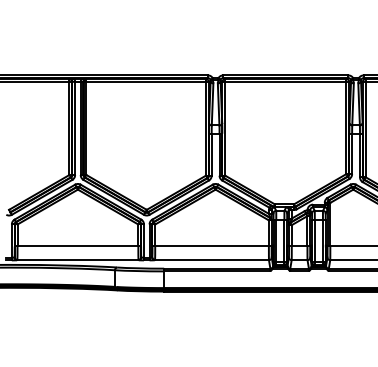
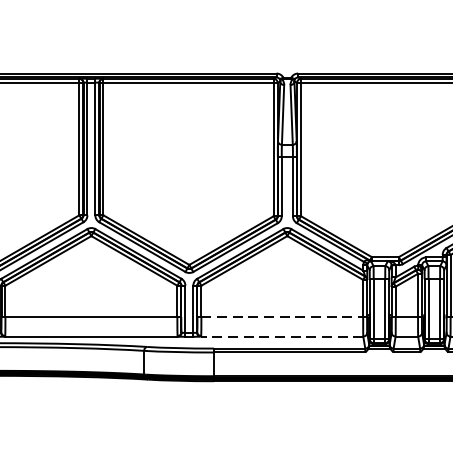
line: (212, 246) -> (282, 317), solid -> dashed
line: (211, 260) -> (281, 336), solid -> dashed

